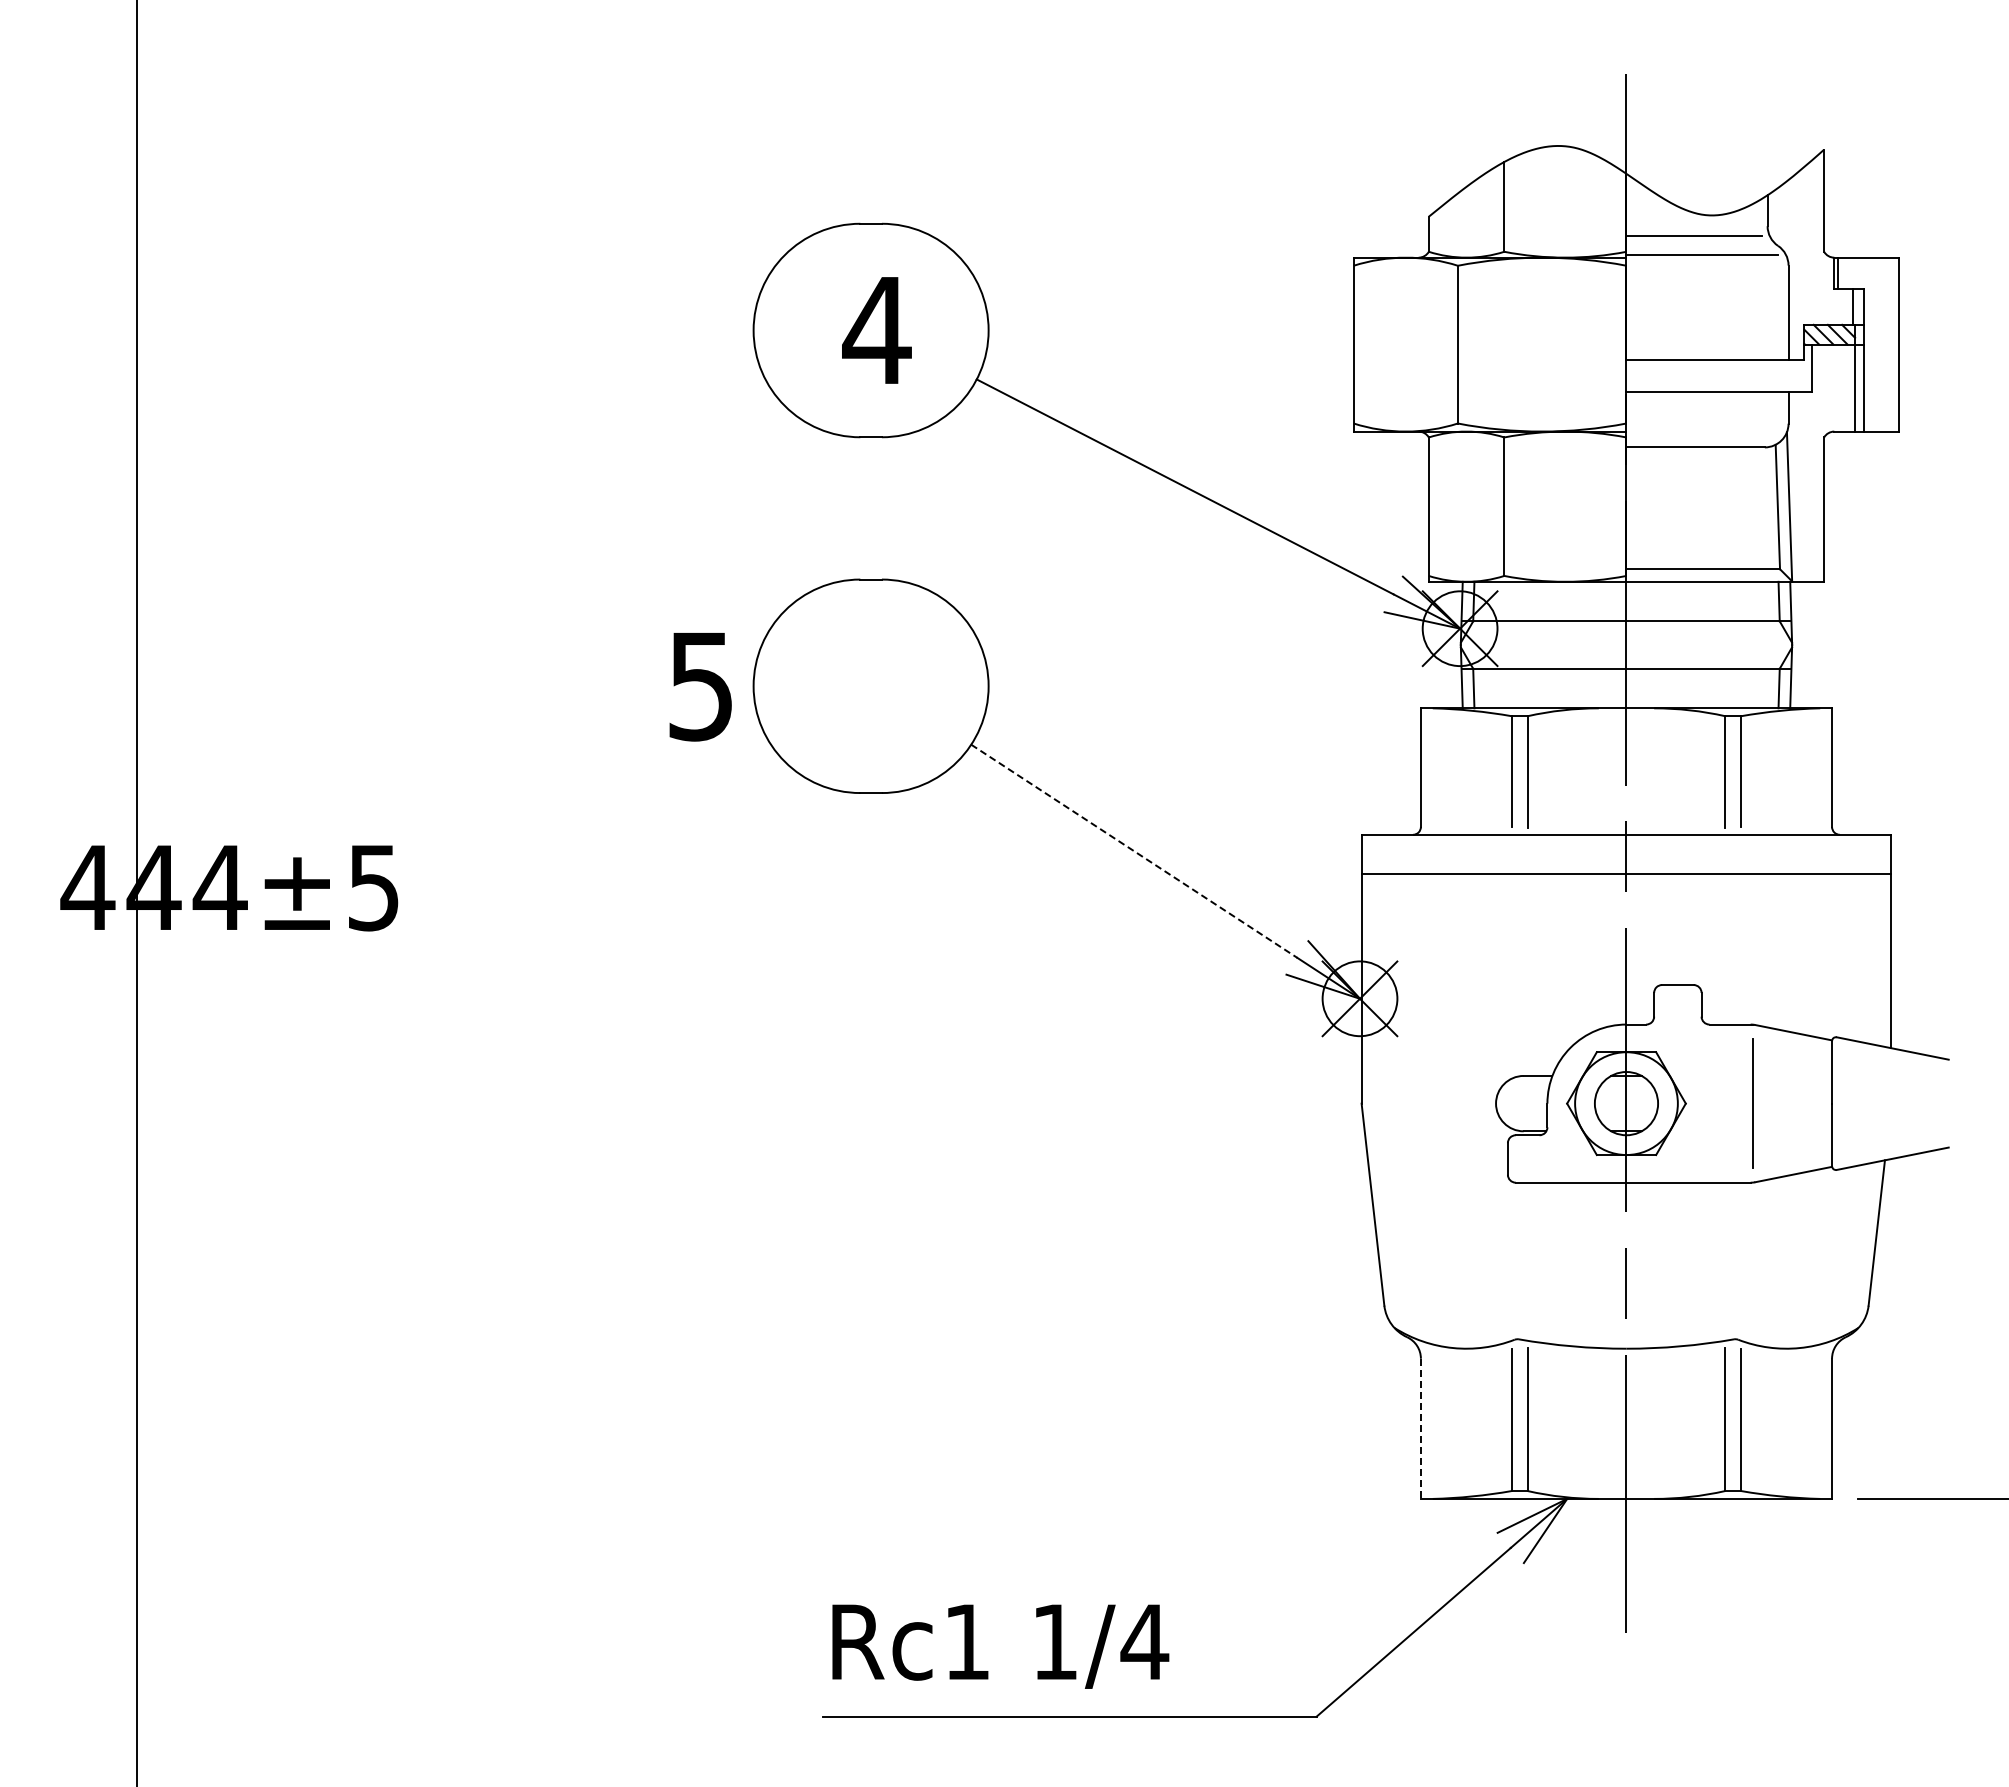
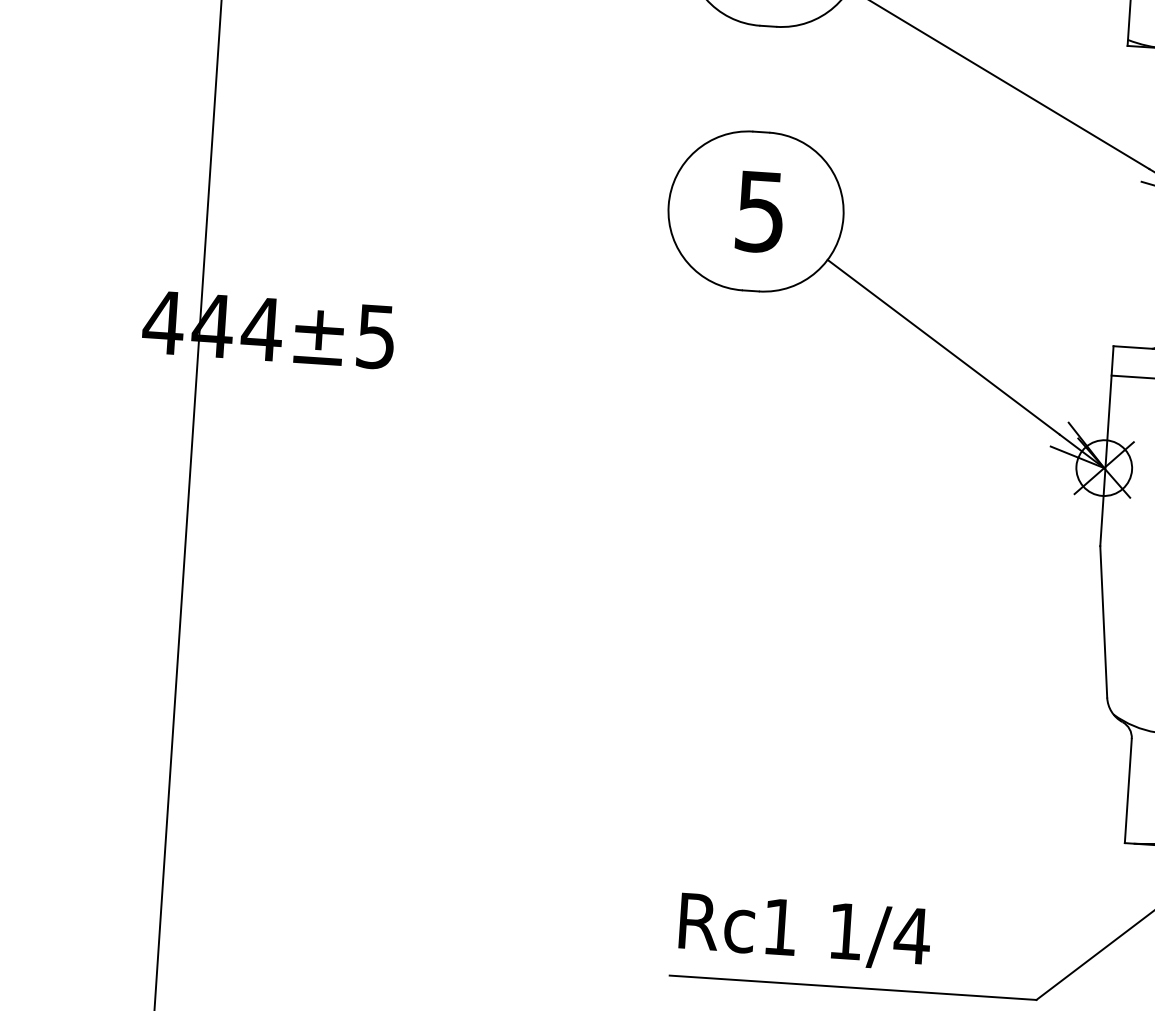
text: (700, 687) -> (760, 212), moved
line: (1134, 851) -> (943, 347), dashed -> solid
line: (1420, 1429) -> (1127, 791), dashed -> solid

